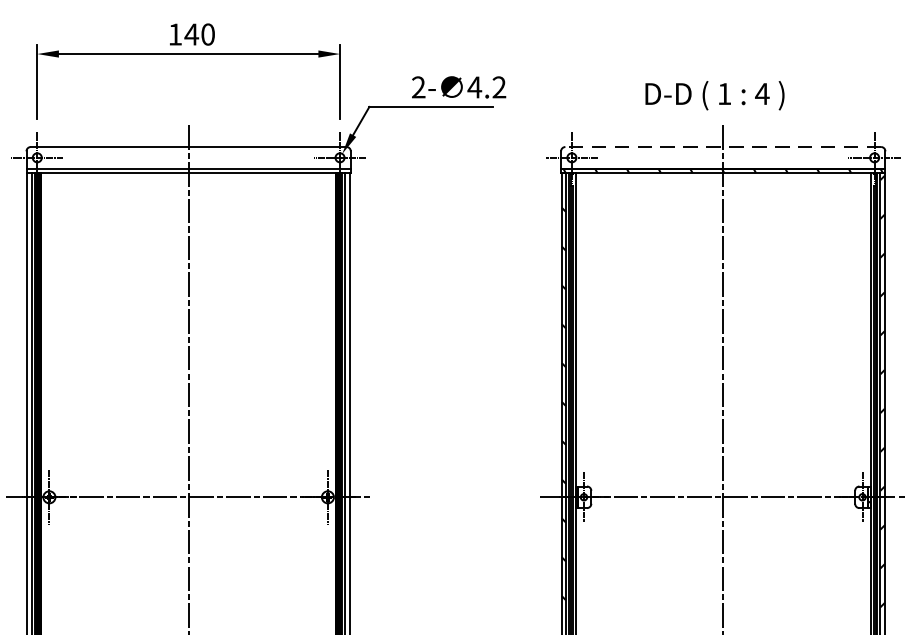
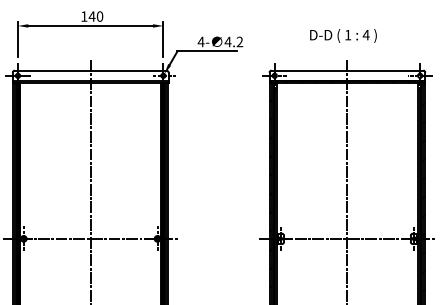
text: (417, 86) -> (200, 41), 2- -> 4-
text: (715, 94) -> (343, 35), moved
line: (723, 146) -> (347, 70), dashed -> solid

